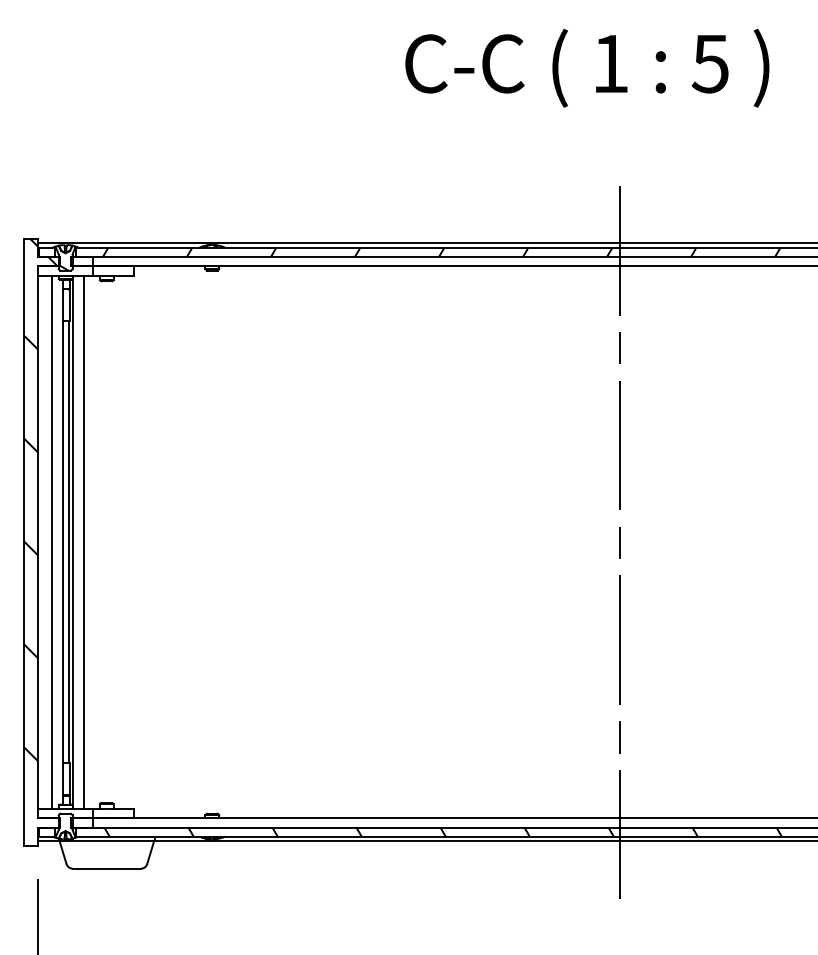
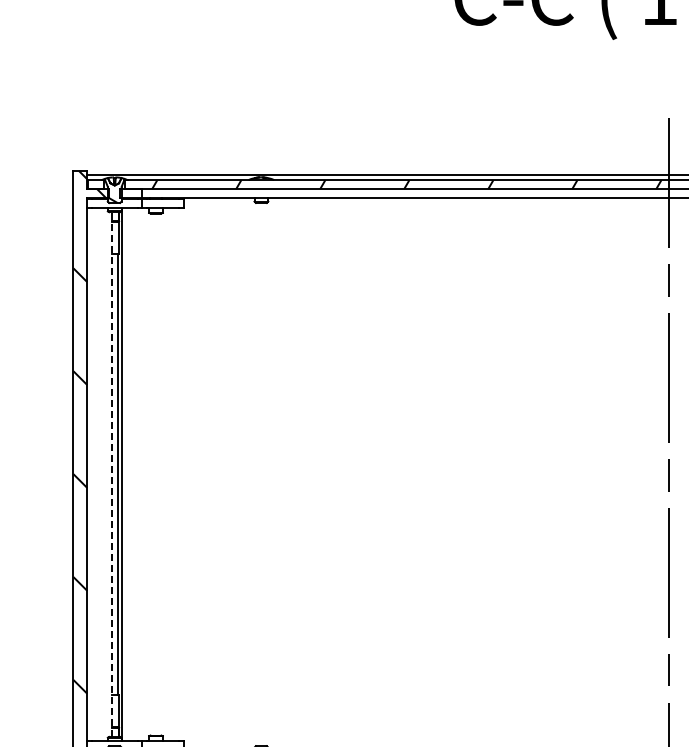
line: (51, 541) -> (100, 473), removed
line: (63, 541) -> (112, 473), solid -> dashed
line: (83, 541) -> (132, 473), removed

